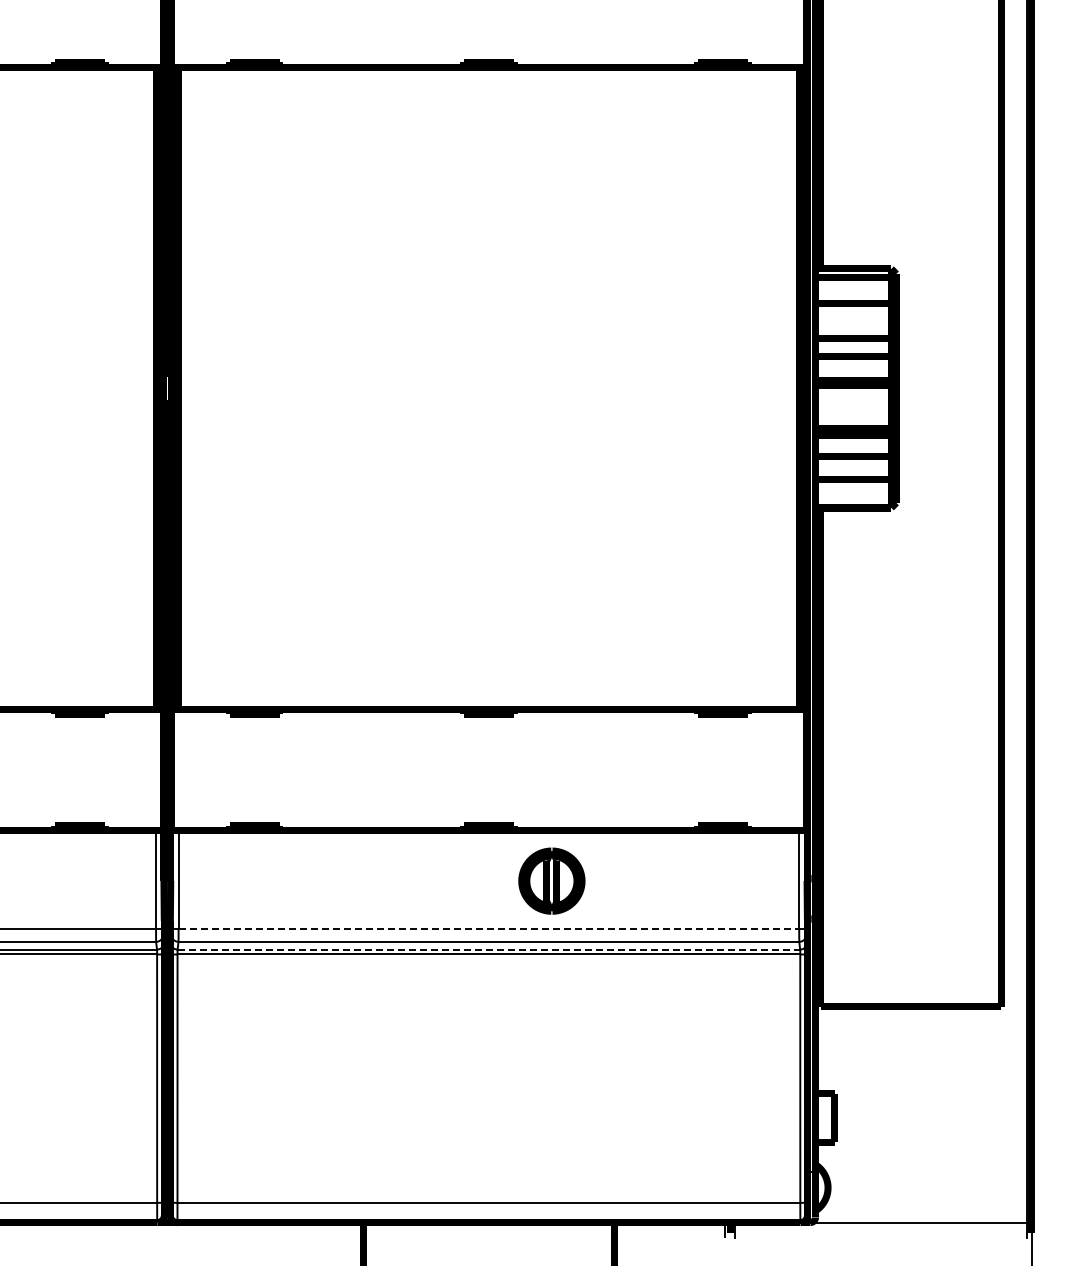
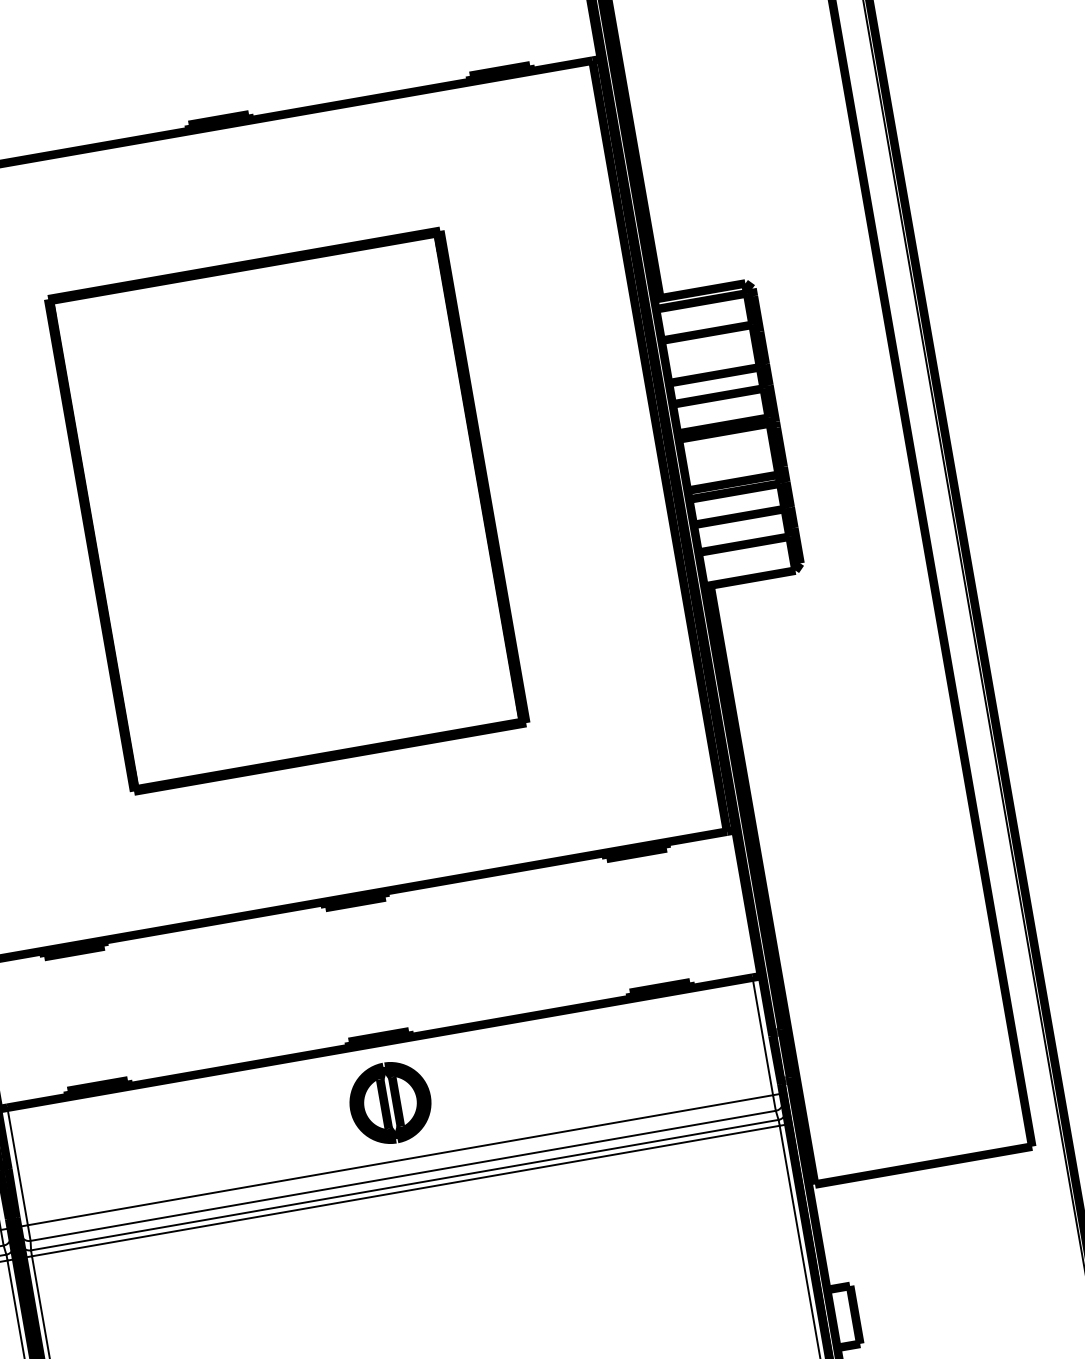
part: (488, 388) -> (286, 511), added
part: (551, 880) -> (389, 1102), moved
line: (489, 928) -> (401, 1159), dashed -> solid
line: (489, 949) -> (405, 1184), dashed -> solid

